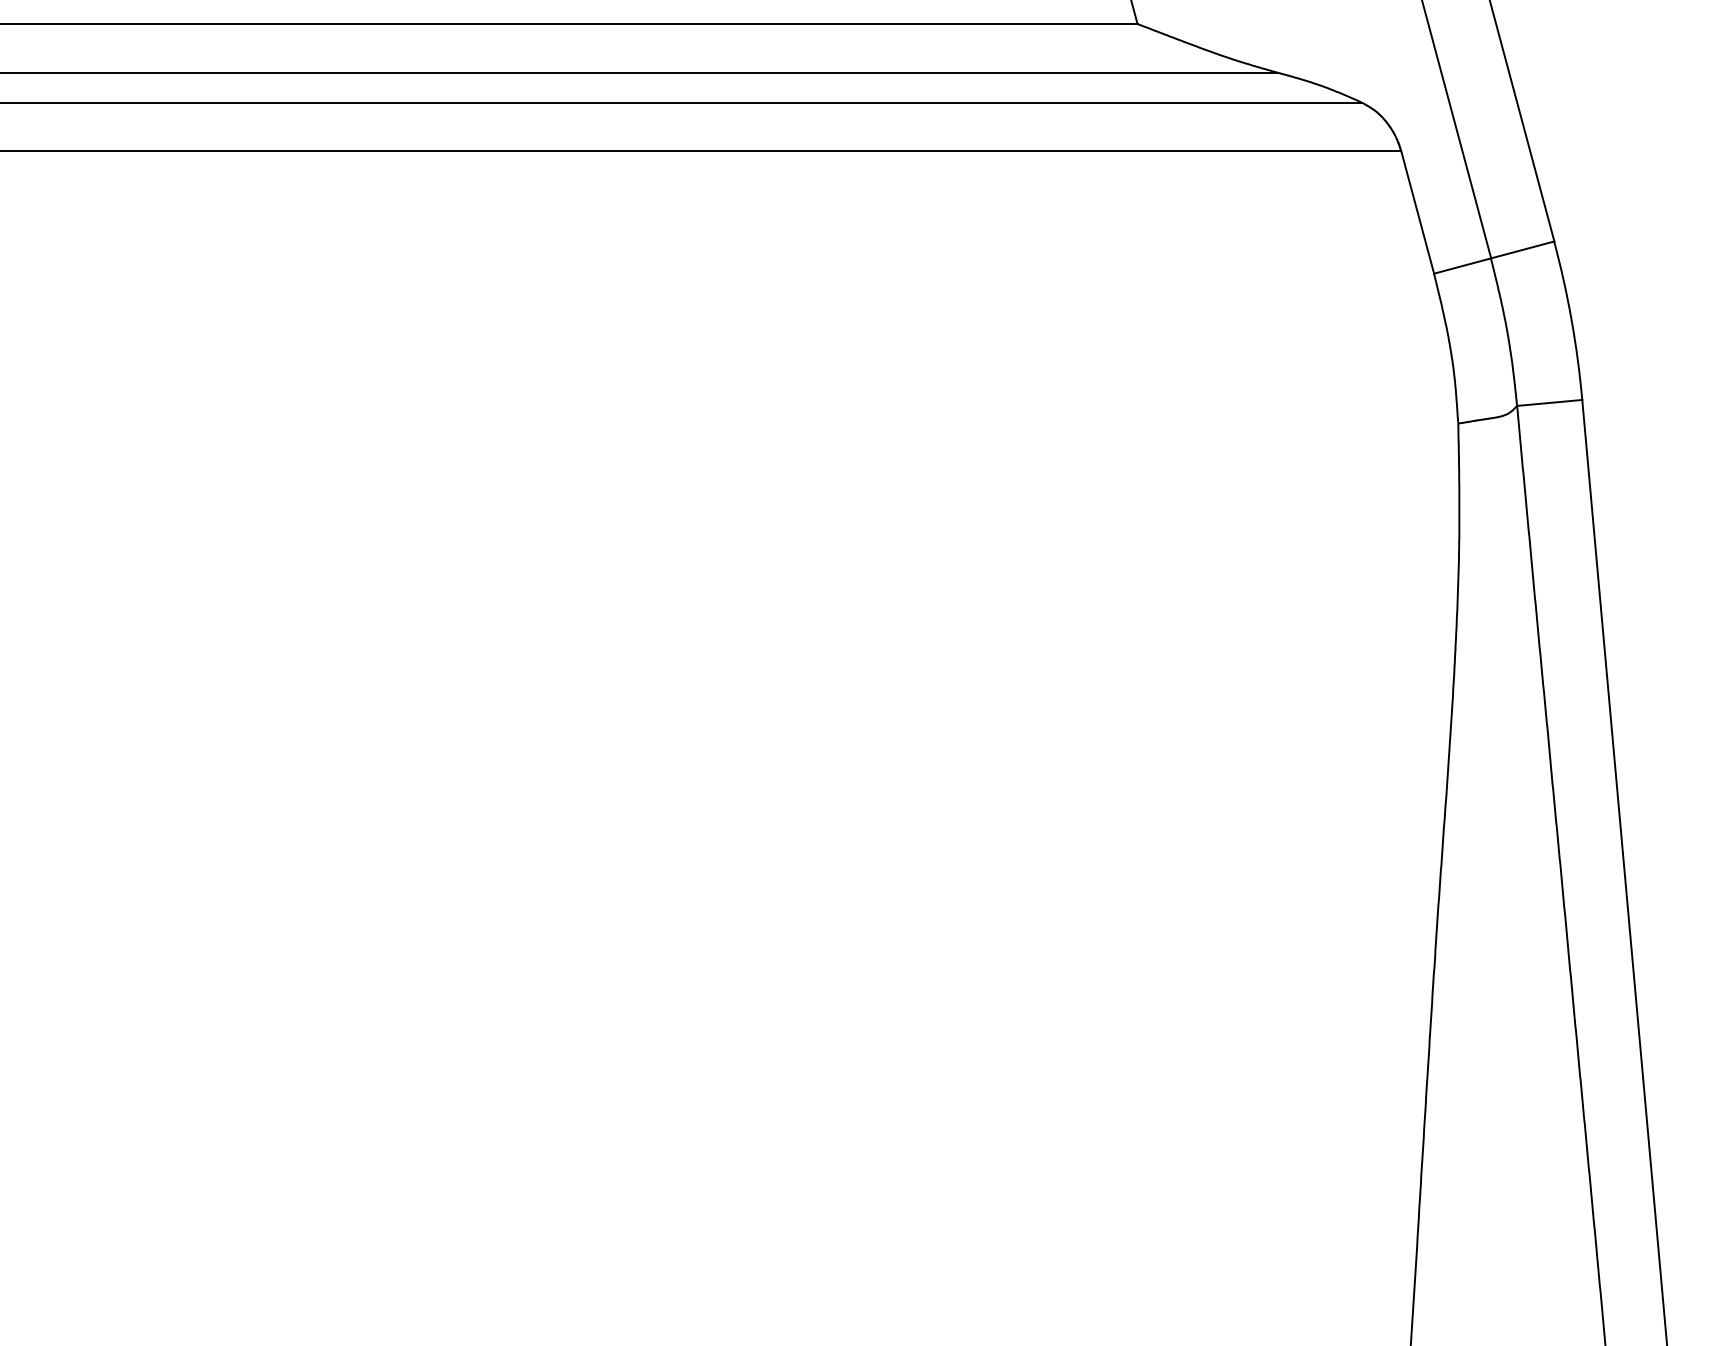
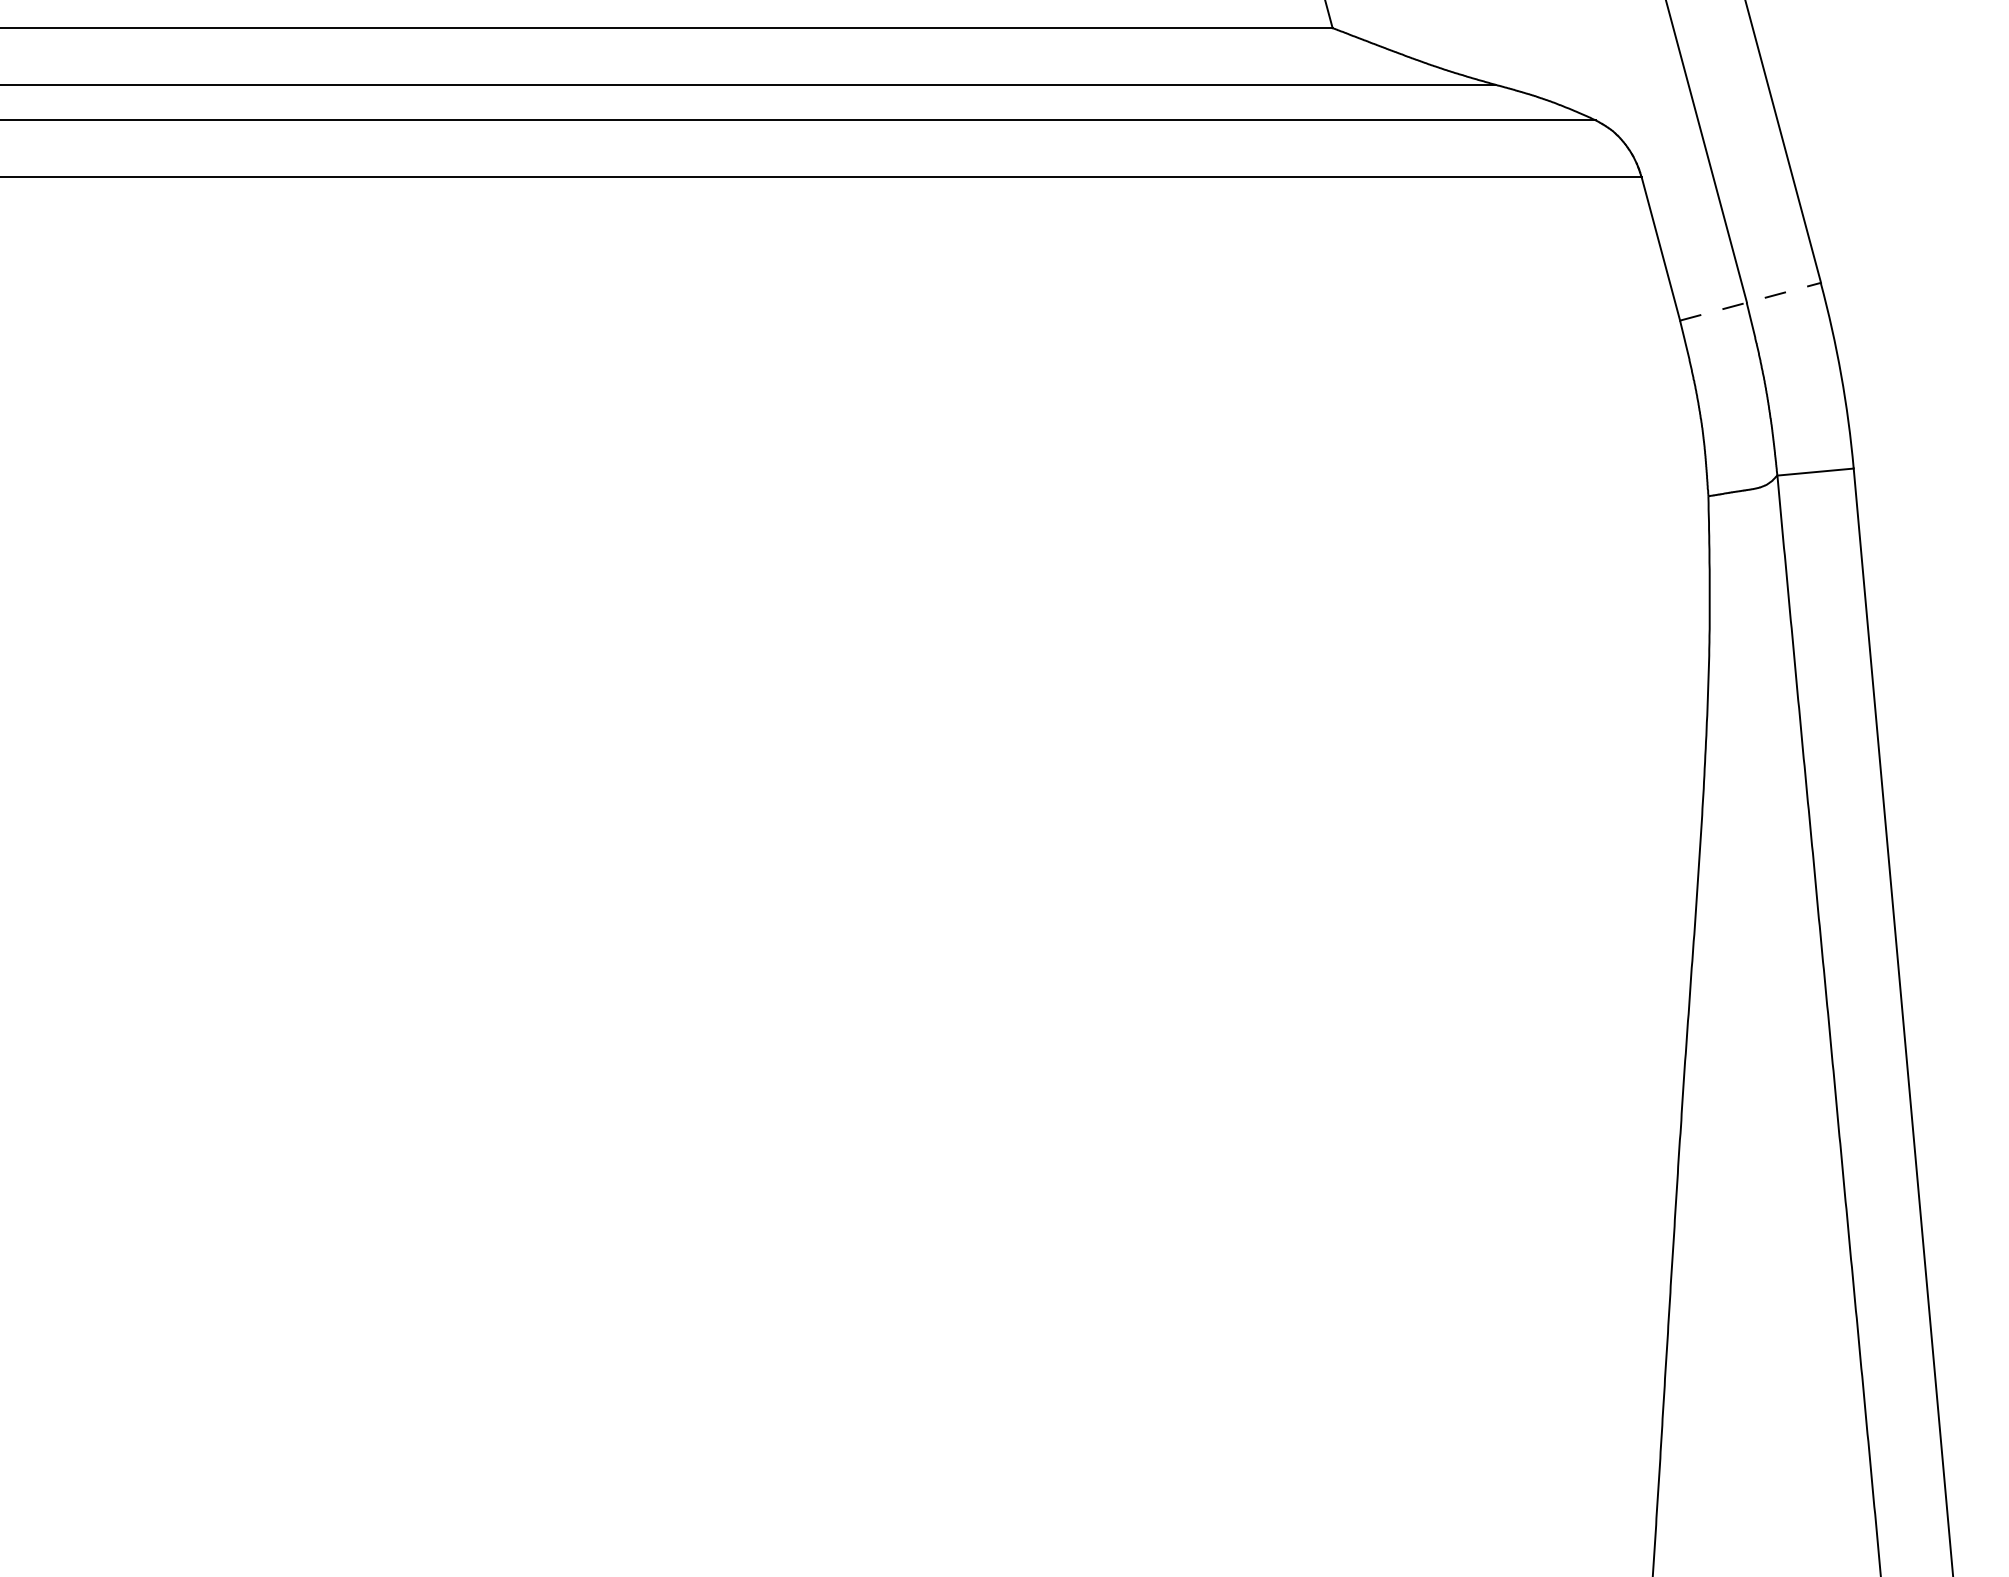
line: (1494, 257) -> (1750, 301), solid -> dashed

